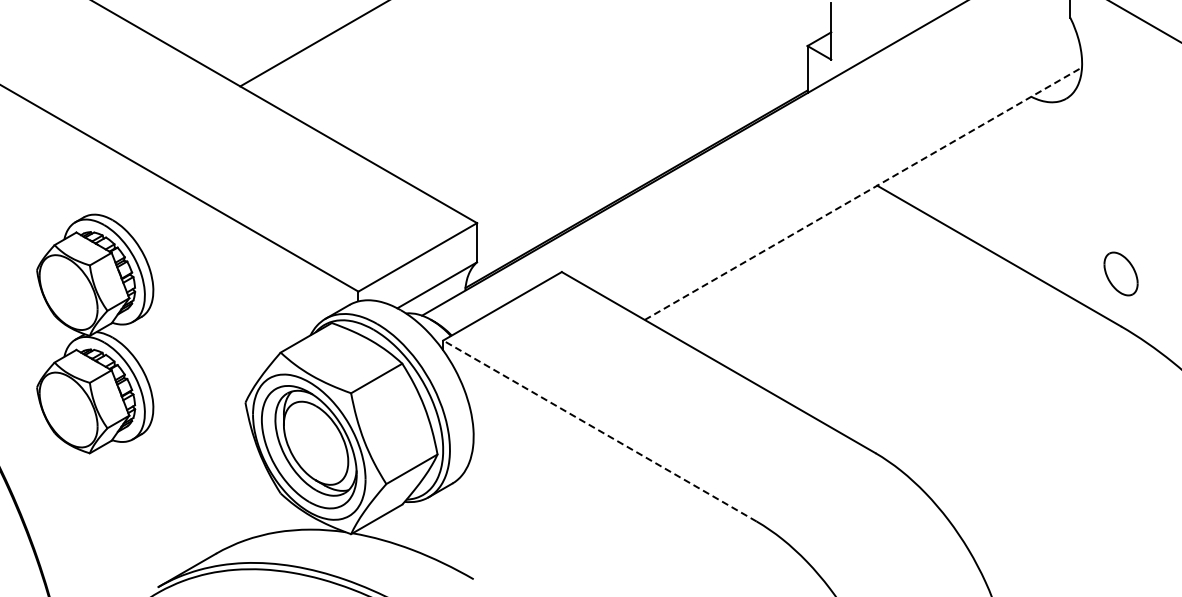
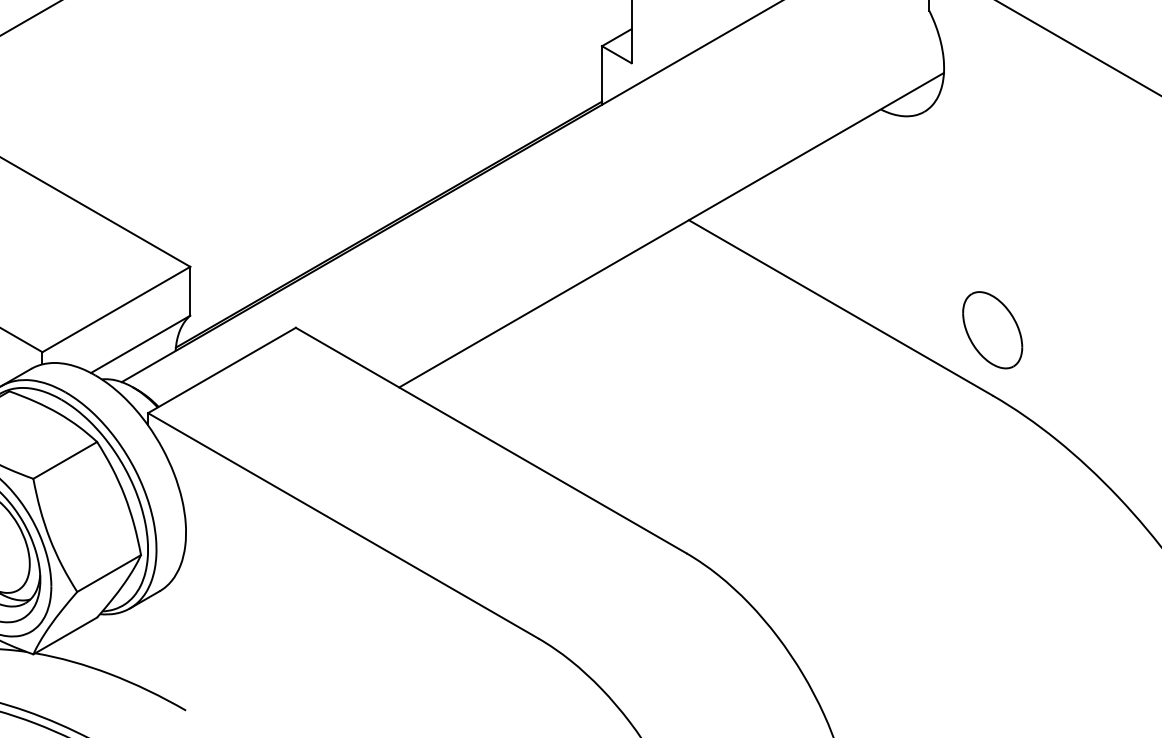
line: (863, 193) -> (671, 229), dashed -> solid
part: (1120, 273) -> (991, 329), size x1.43
line: (599, 430) -> (342, 525), dashed -> solid

